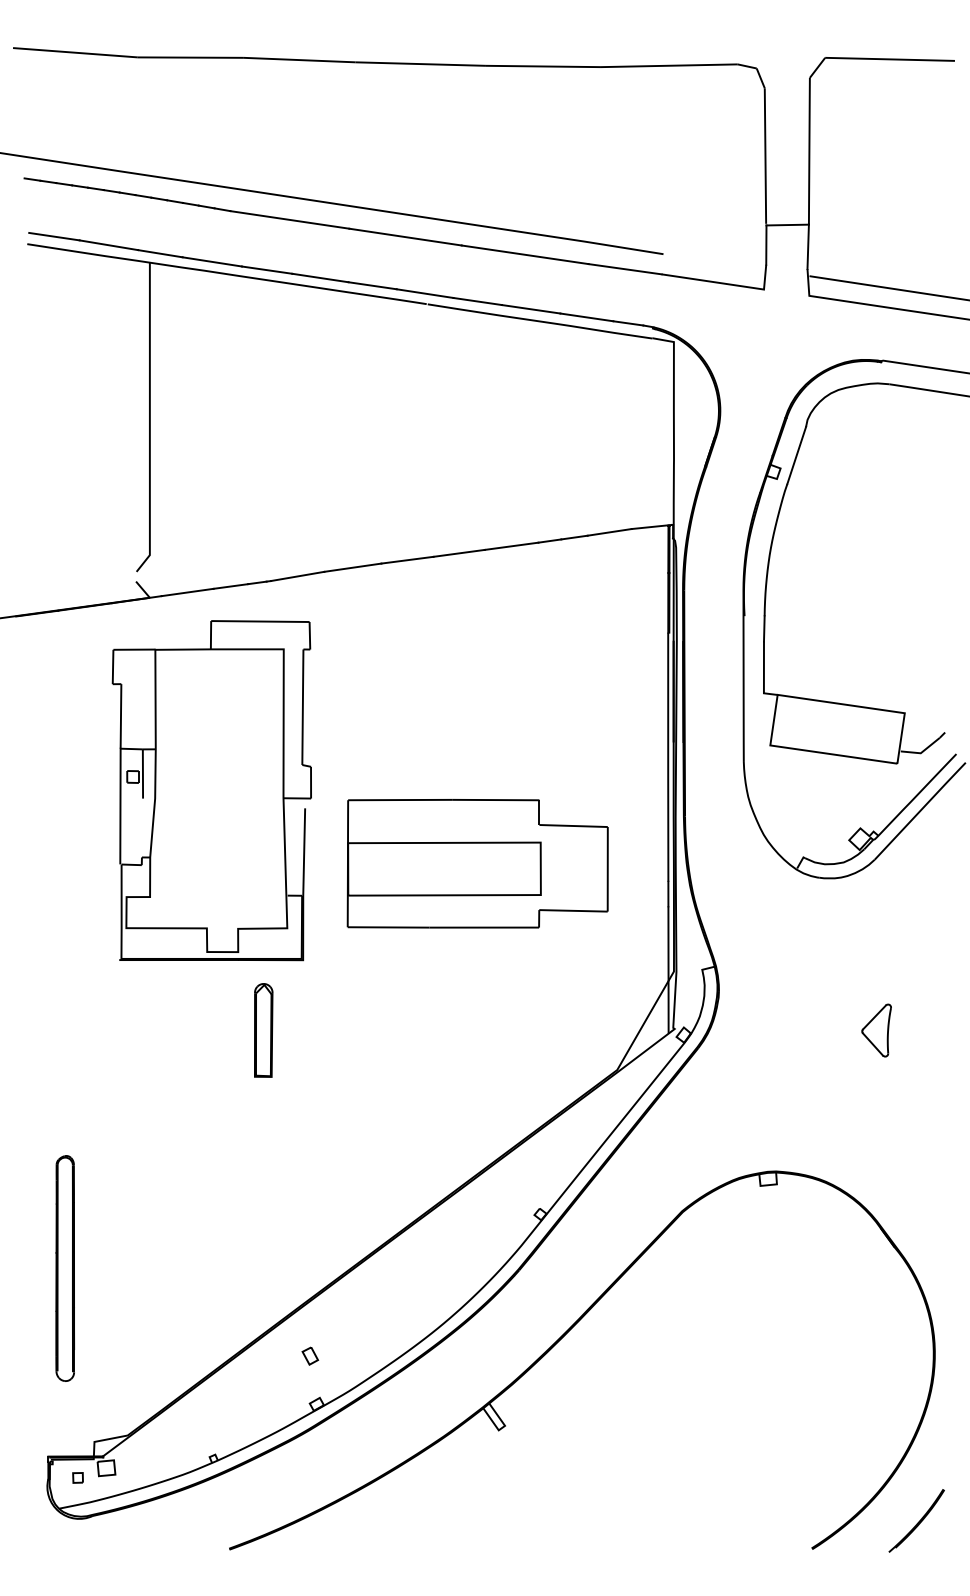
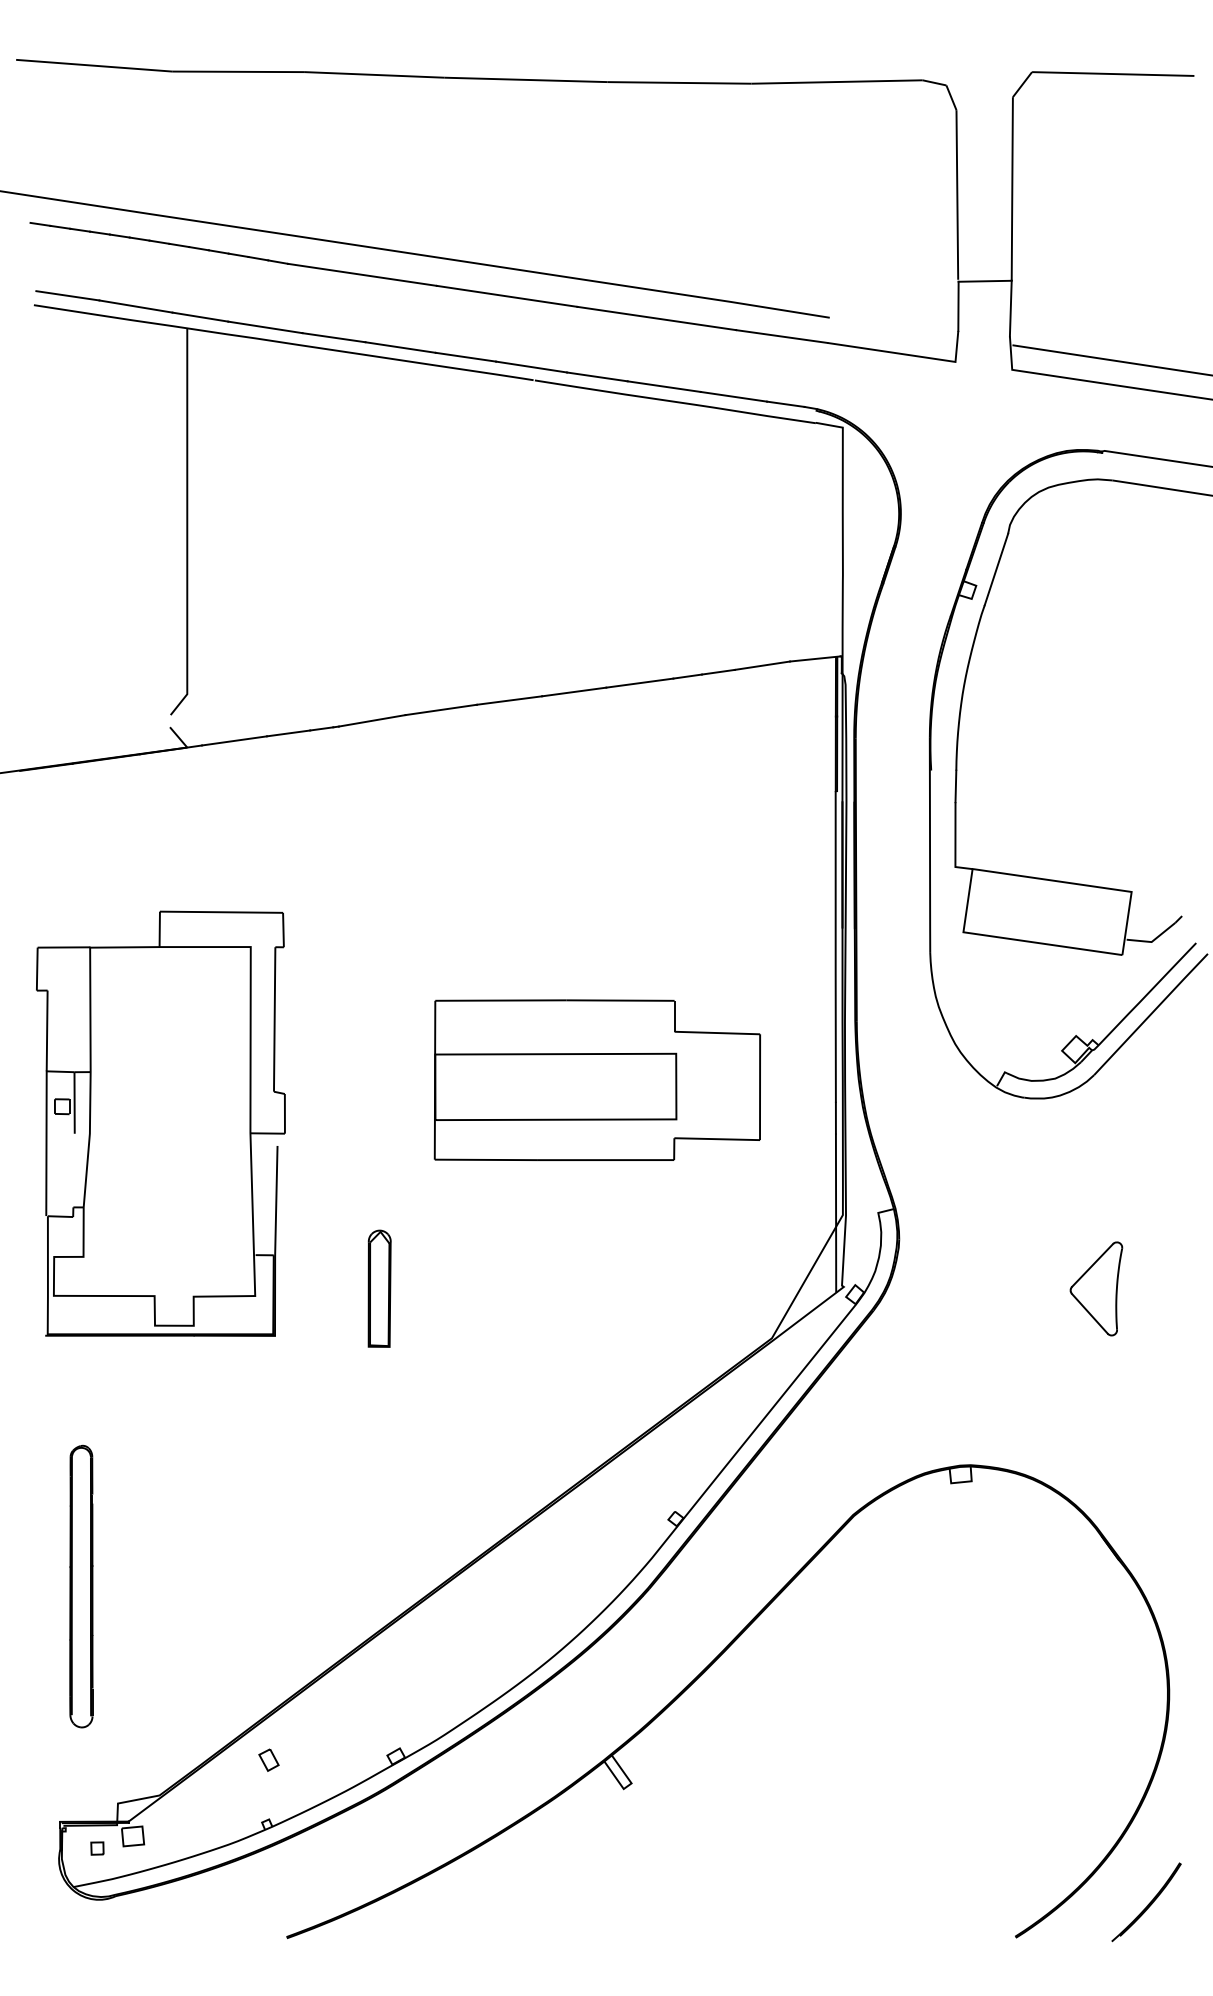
part: (211, 790) -> (160, 1123), moved
part: (263, 1030) -> (379, 1288), moved
part: (876, 1030) -> (1096, 1288), size x1.43
part: (309, 1355) -> (268, 1759), moved

